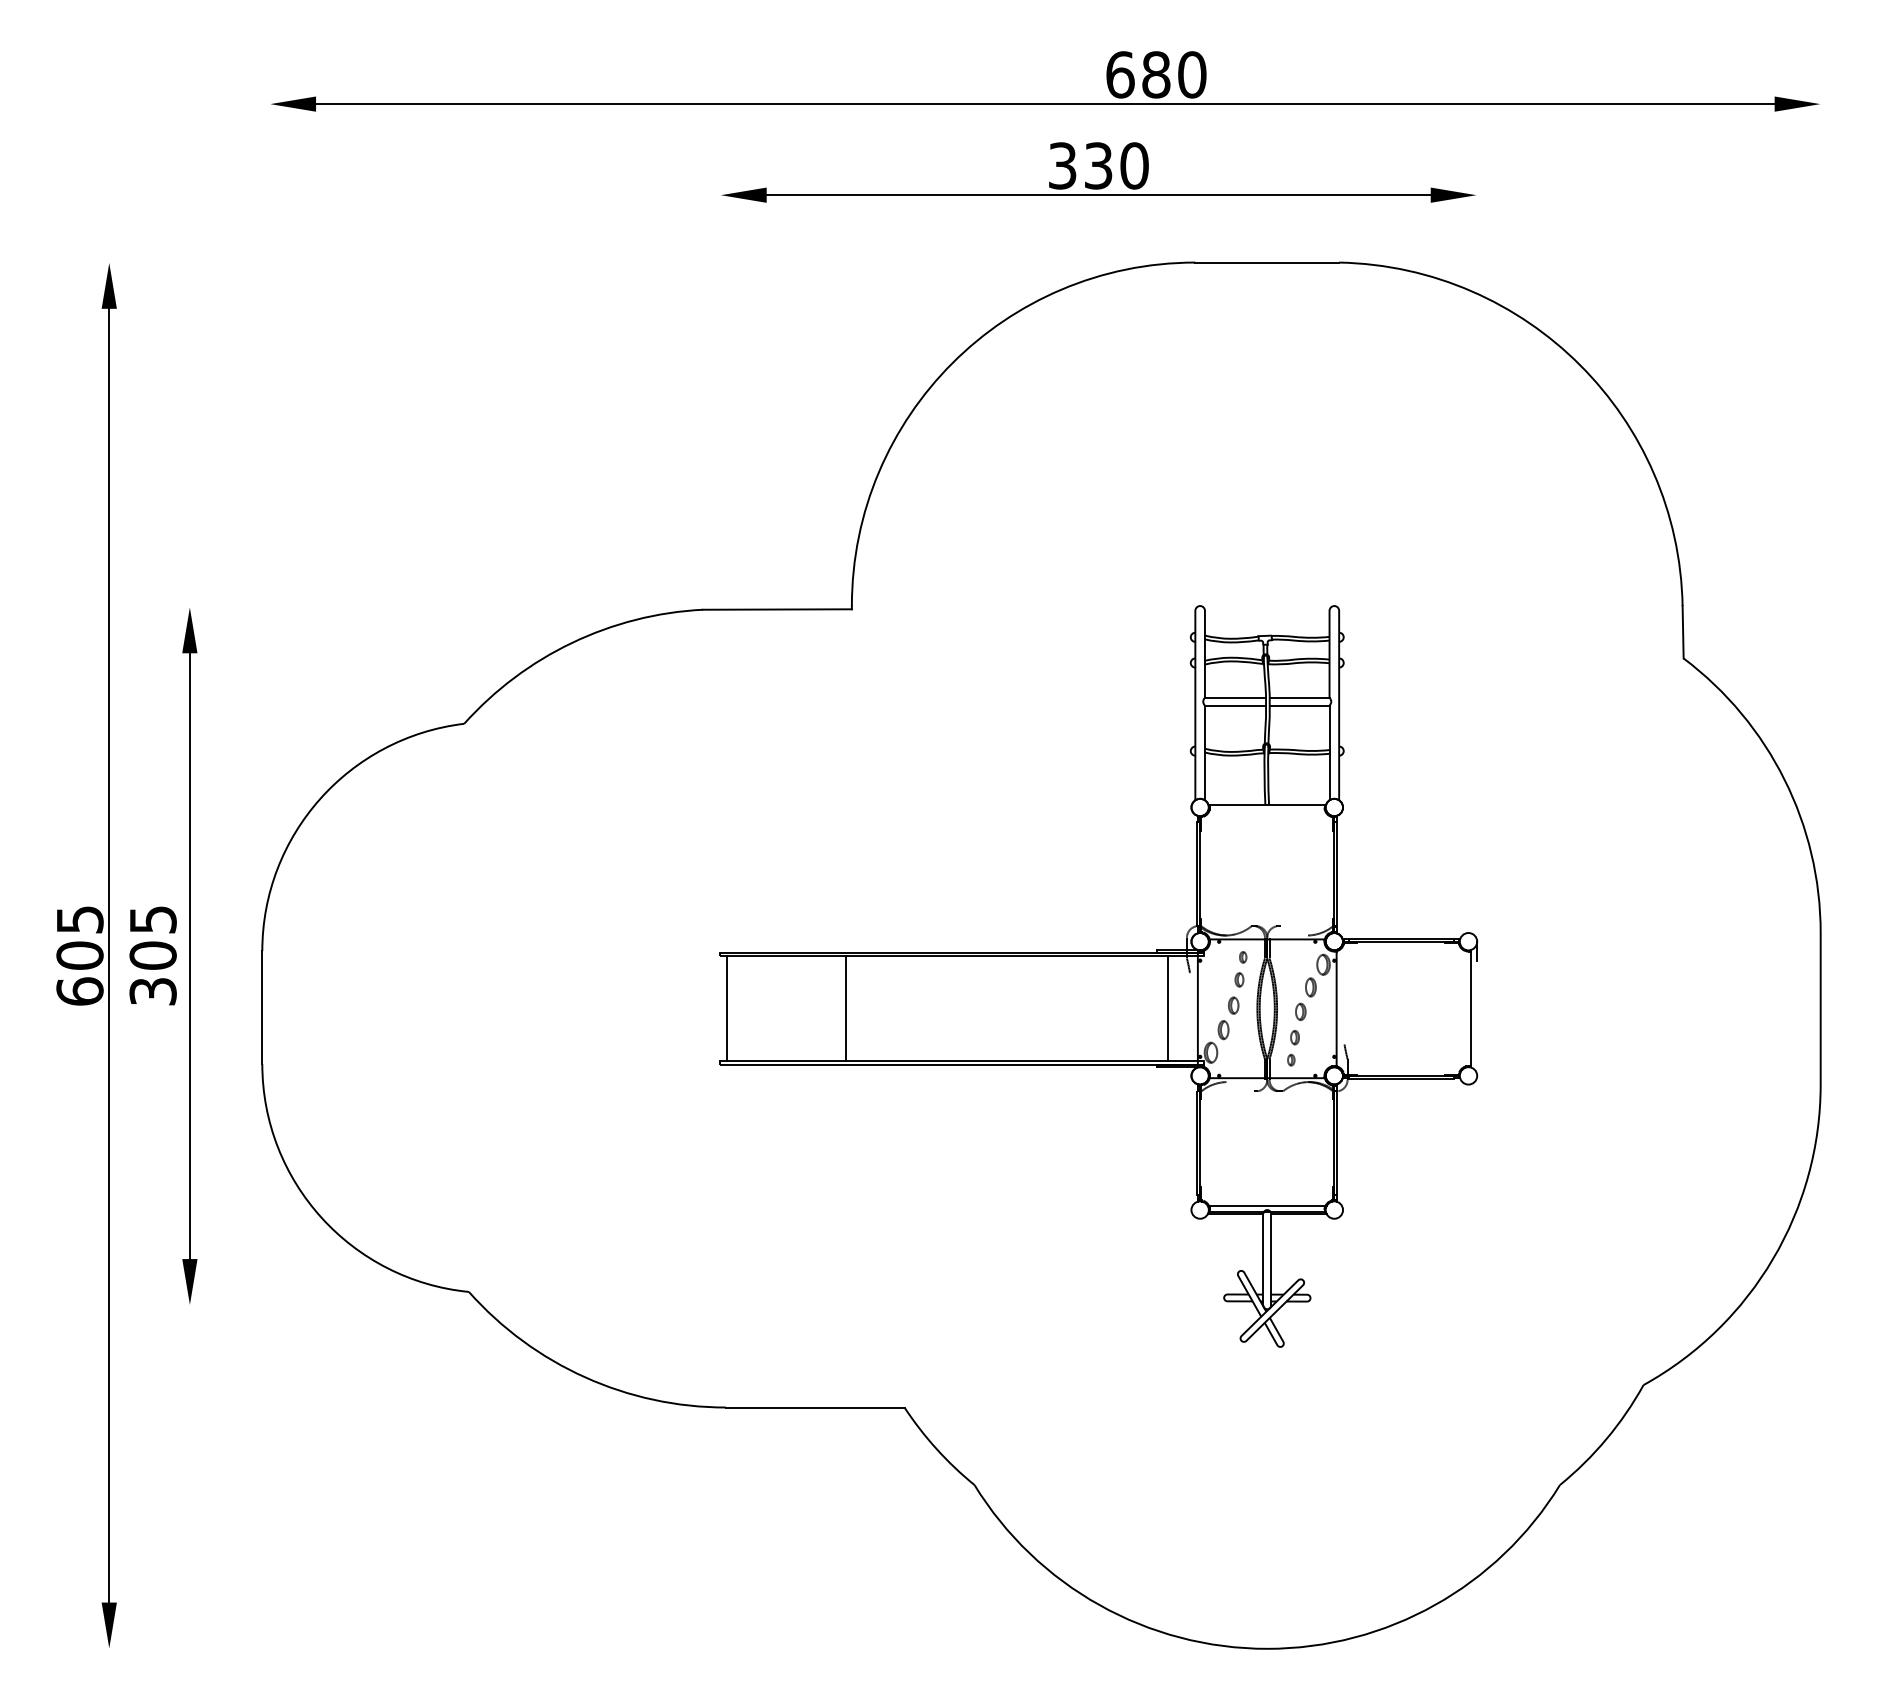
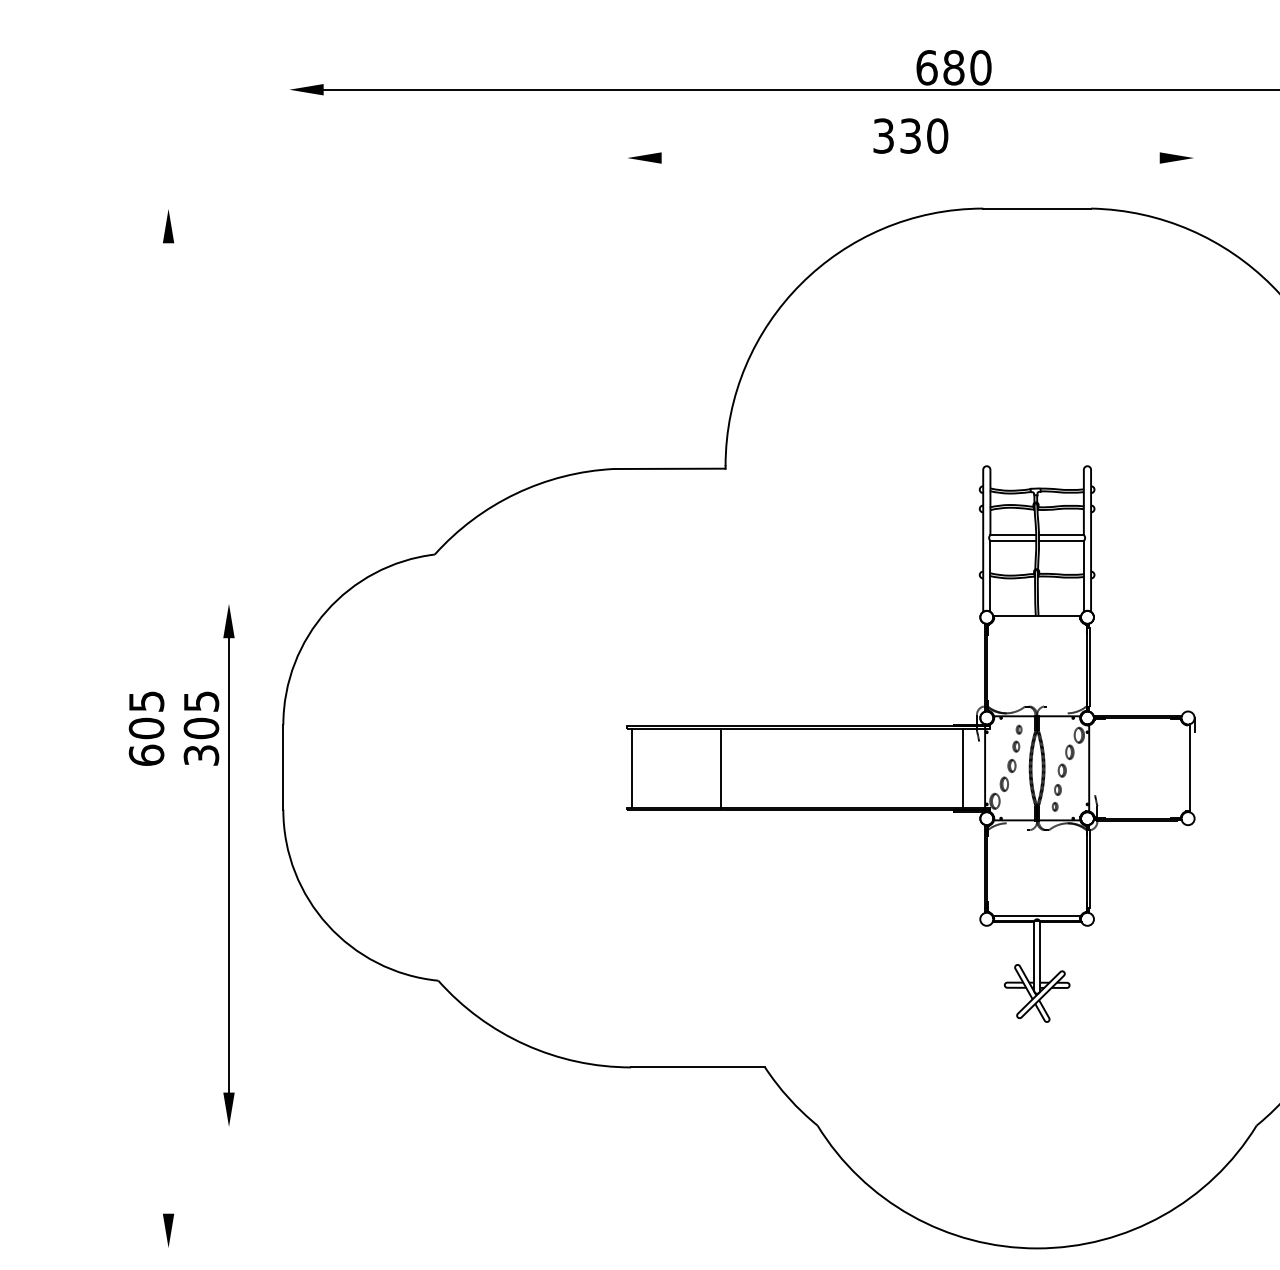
line: (1098, 195) -> (910, 158), removed
line: (109, 955) -> (168, 728), removed
part: (189, 956) -> (228, 865), moved

